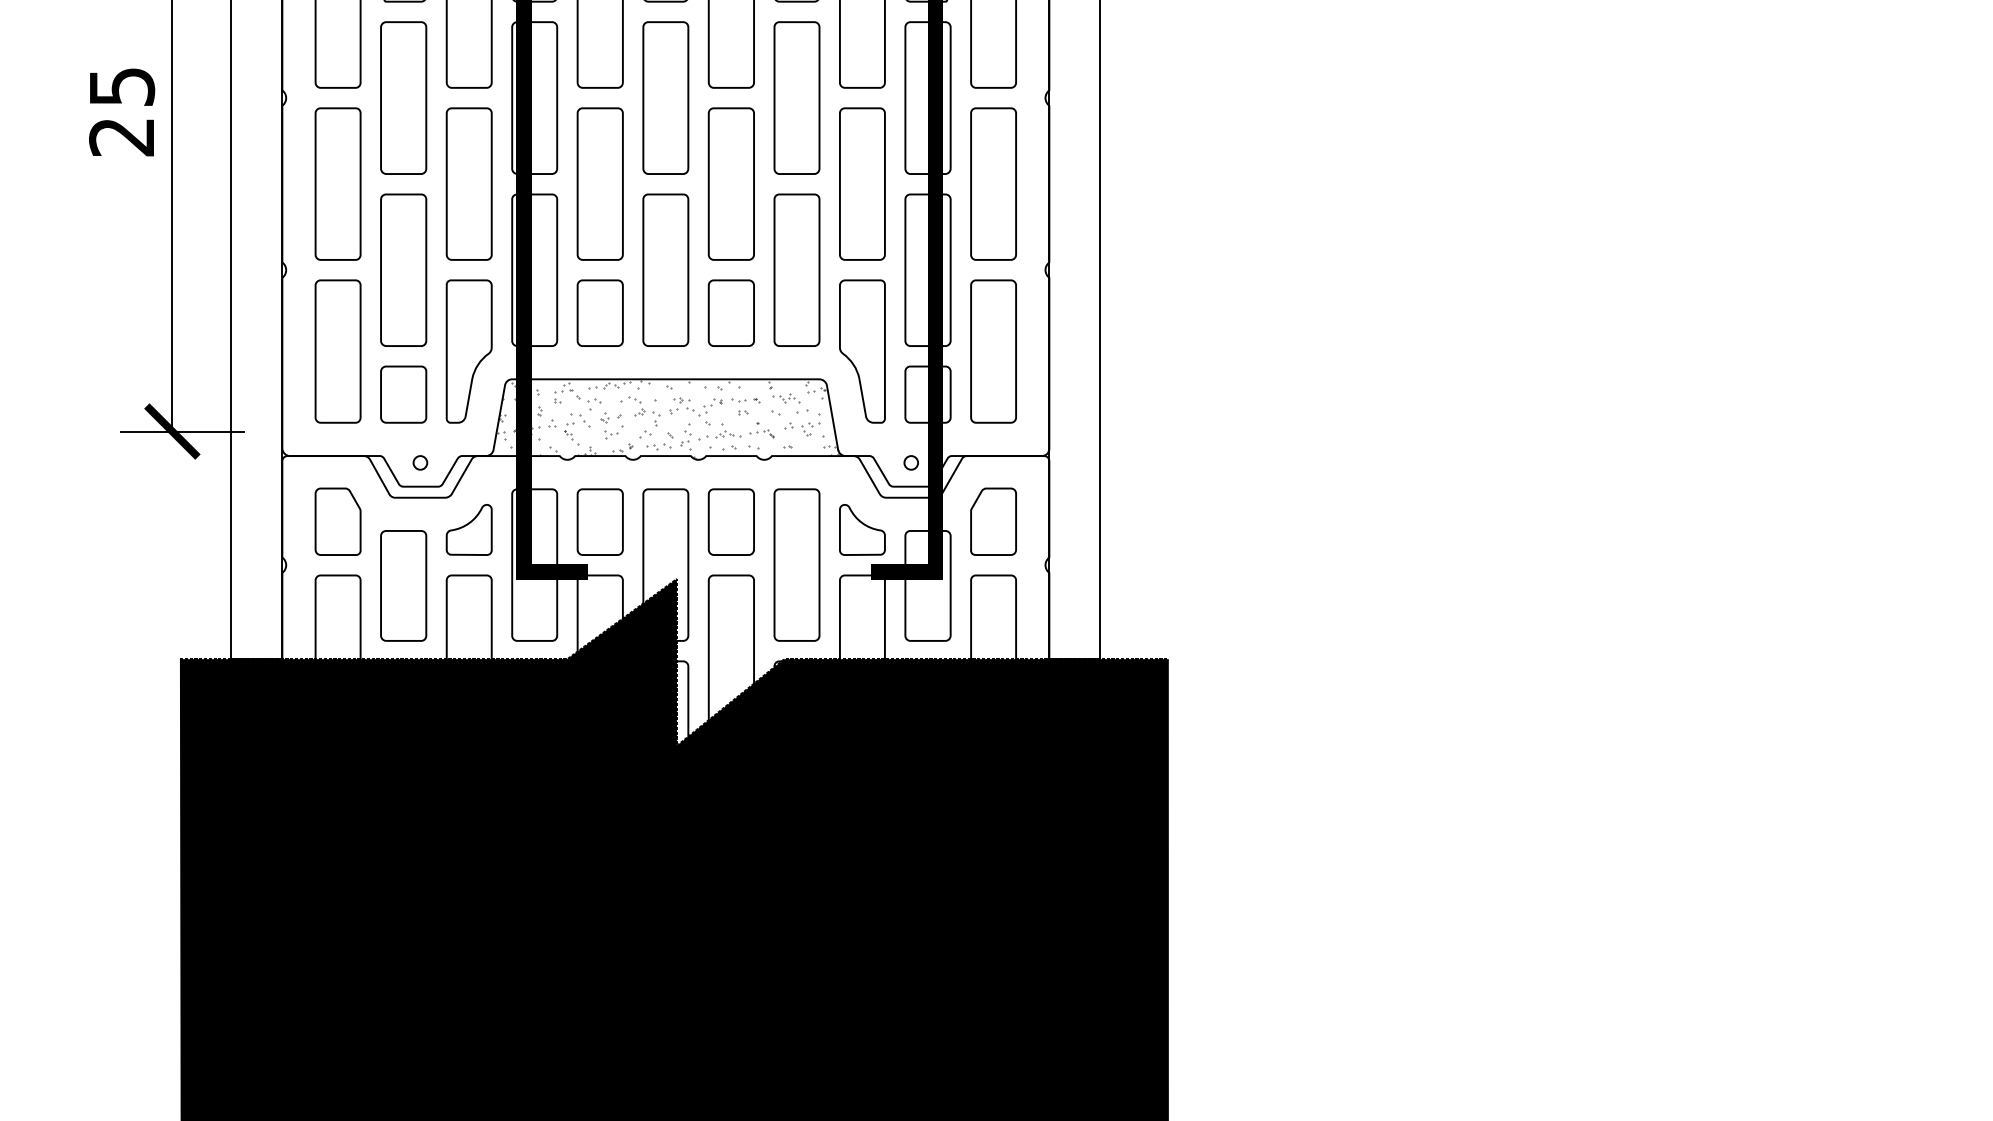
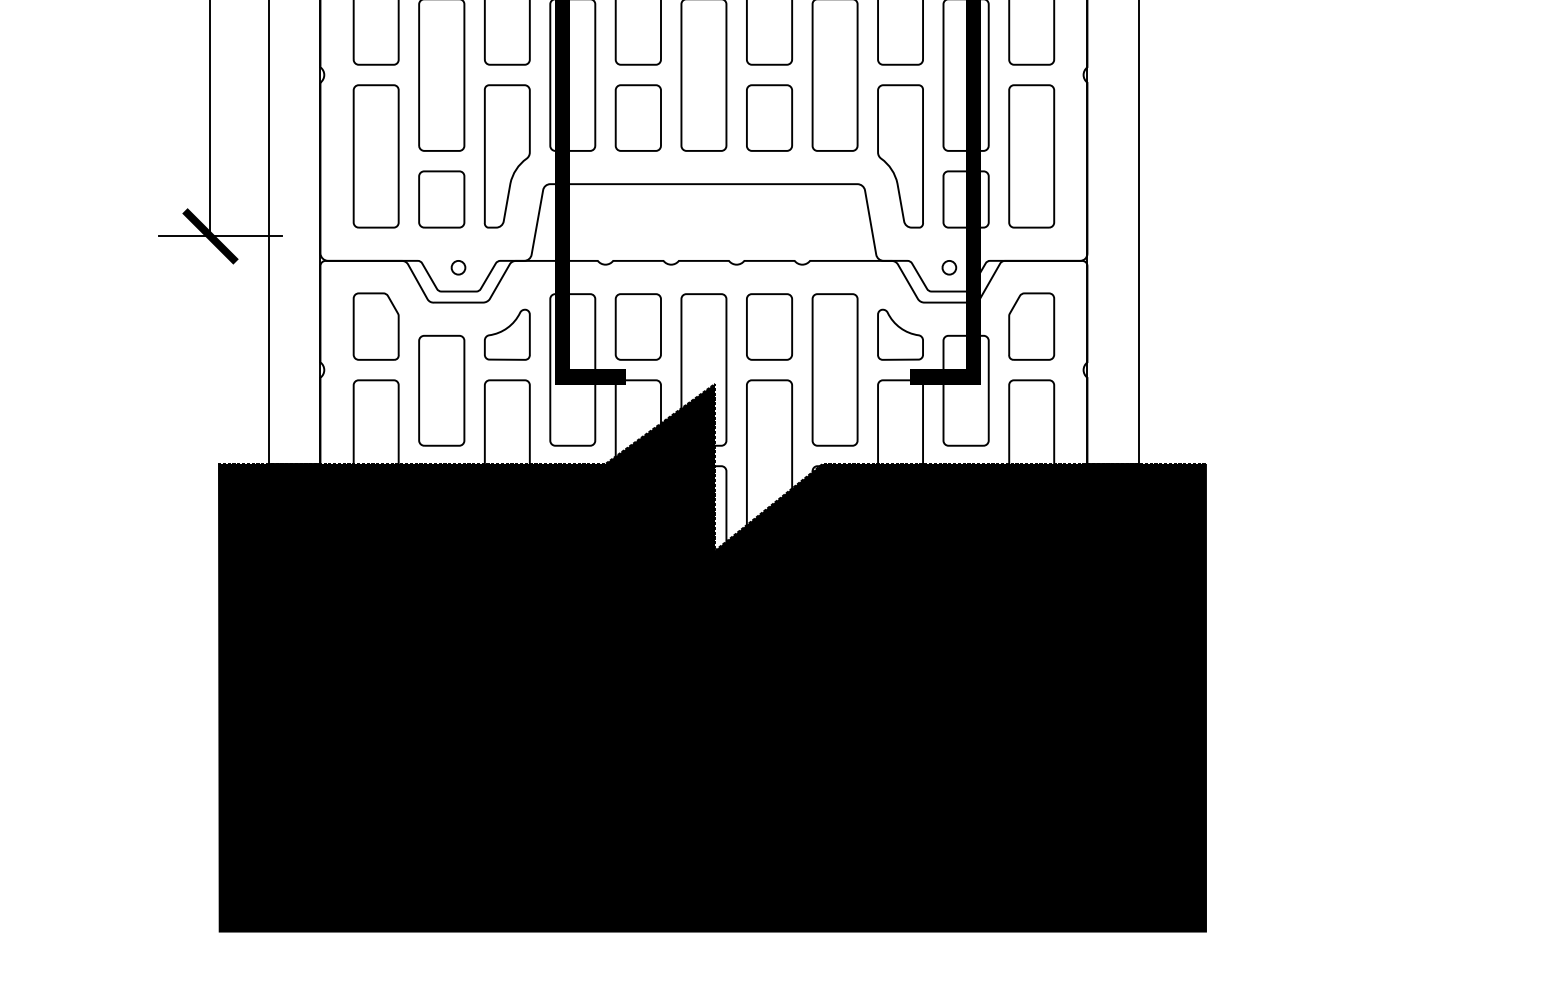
hatch: (667, 419) -> (705, 224), removed

